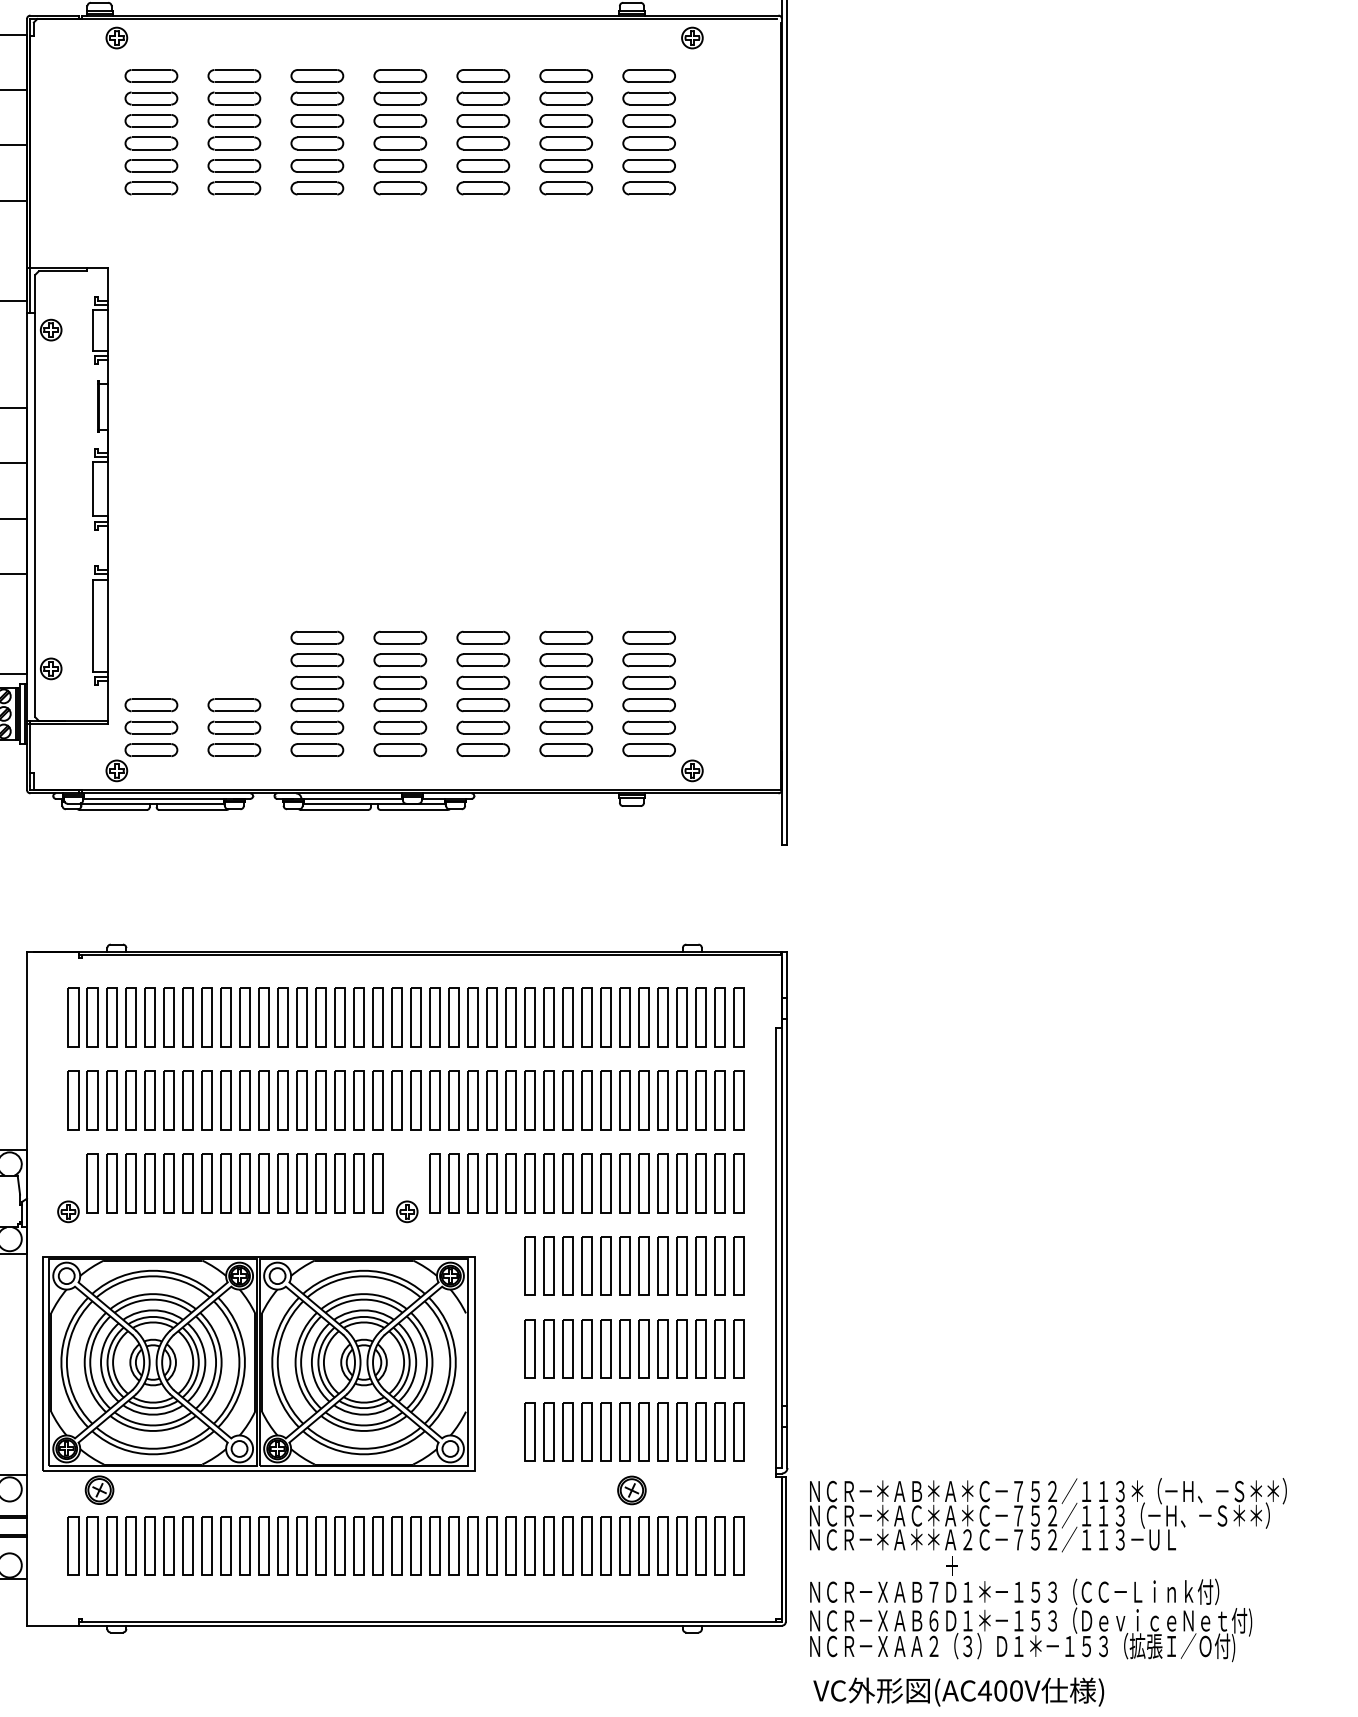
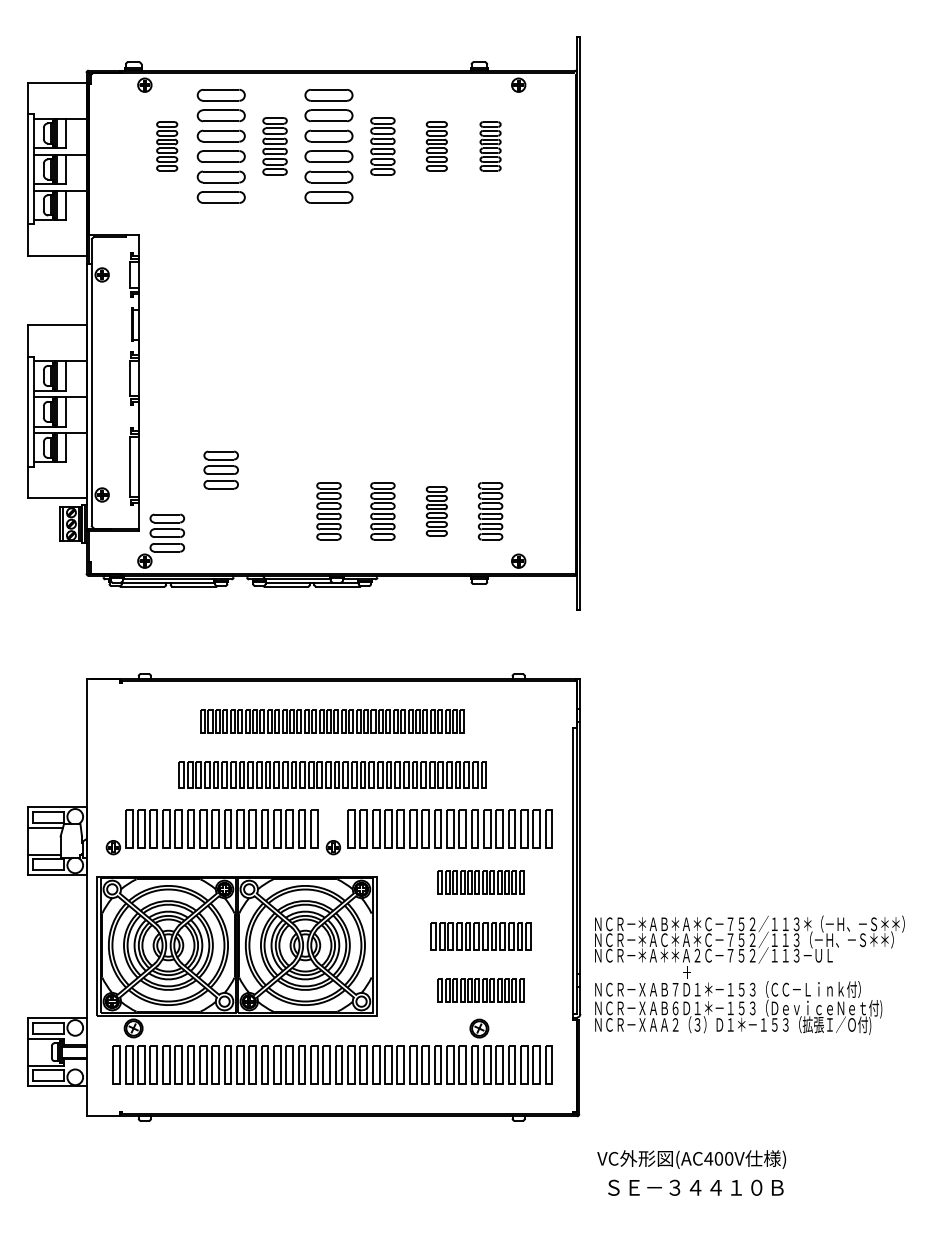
part: (150, 132) -> (166, 146), size x0.6
part: (233, 132) -> (220, 146), size x1.4
part: (316, 132) -> (274, 146), size x0.7
part: (399, 132) -> (328, 146), size x1.4
part: (482, 132) -> (382, 146), size x0.7
part: (565, 132) -> (436, 146), size x0.6
part: (648, 132) -> (490, 146), size x0.6
part: (316, 694) -> (274, 511), removed
part: (399, 694) -> (328, 511), size x0.7
part: (482, 694) -> (382, 511), size x0.7
part: (565, 694) -> (436, 511), size x0.6
part: (648, 694) -> (490, 511), size x0.7
part: (233, 726) -> (220, 469), moved
part: (405, 1016) -> (332, 720), size x0.6
part: (405, 1099) -> (332, 774), size x0.7
part: (633, 1265) -> (480, 882), size x0.6
part: (633, 1348) -> (480, 936), size x0.7
part: (633, 1431) -> (480, 990), size x0.6
text: (1047, 1568) -> (749, 974), moved

